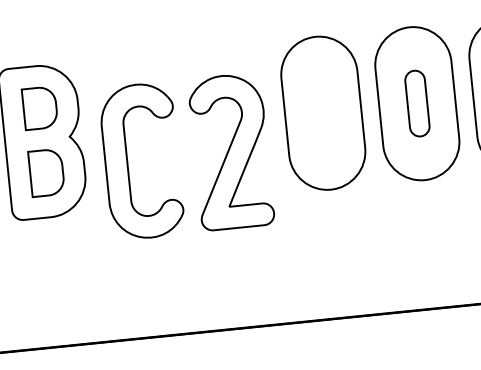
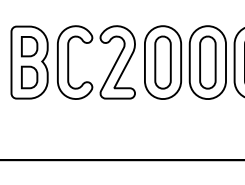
part: (416, 103) -> (207, 62), size x1.67
part: (322, 113) -> (162, 62), added
part: (217, 170) -> (110, 70), moved

